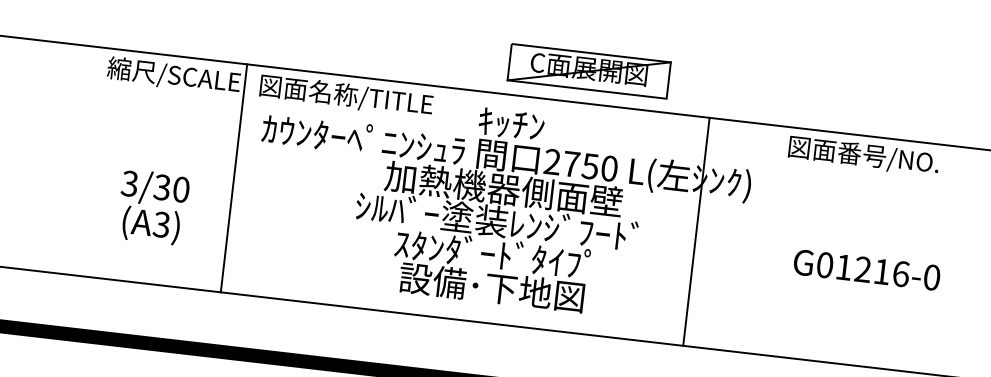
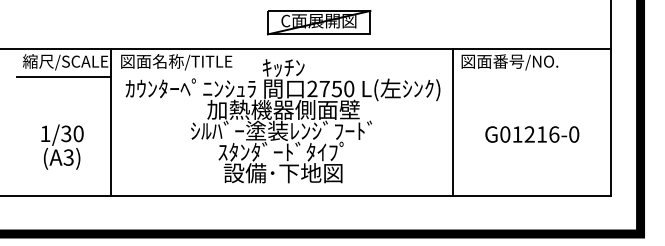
part: (589, 71) -> (319, 22), moved
line: (169, 99) -> (64, 77), added
text: (129, 183) -> (45, 133), 3/30 -> 1/30
line: (697, 231) -> (453, 122), moved
text: (867, 270) -> (532, 134), moved

